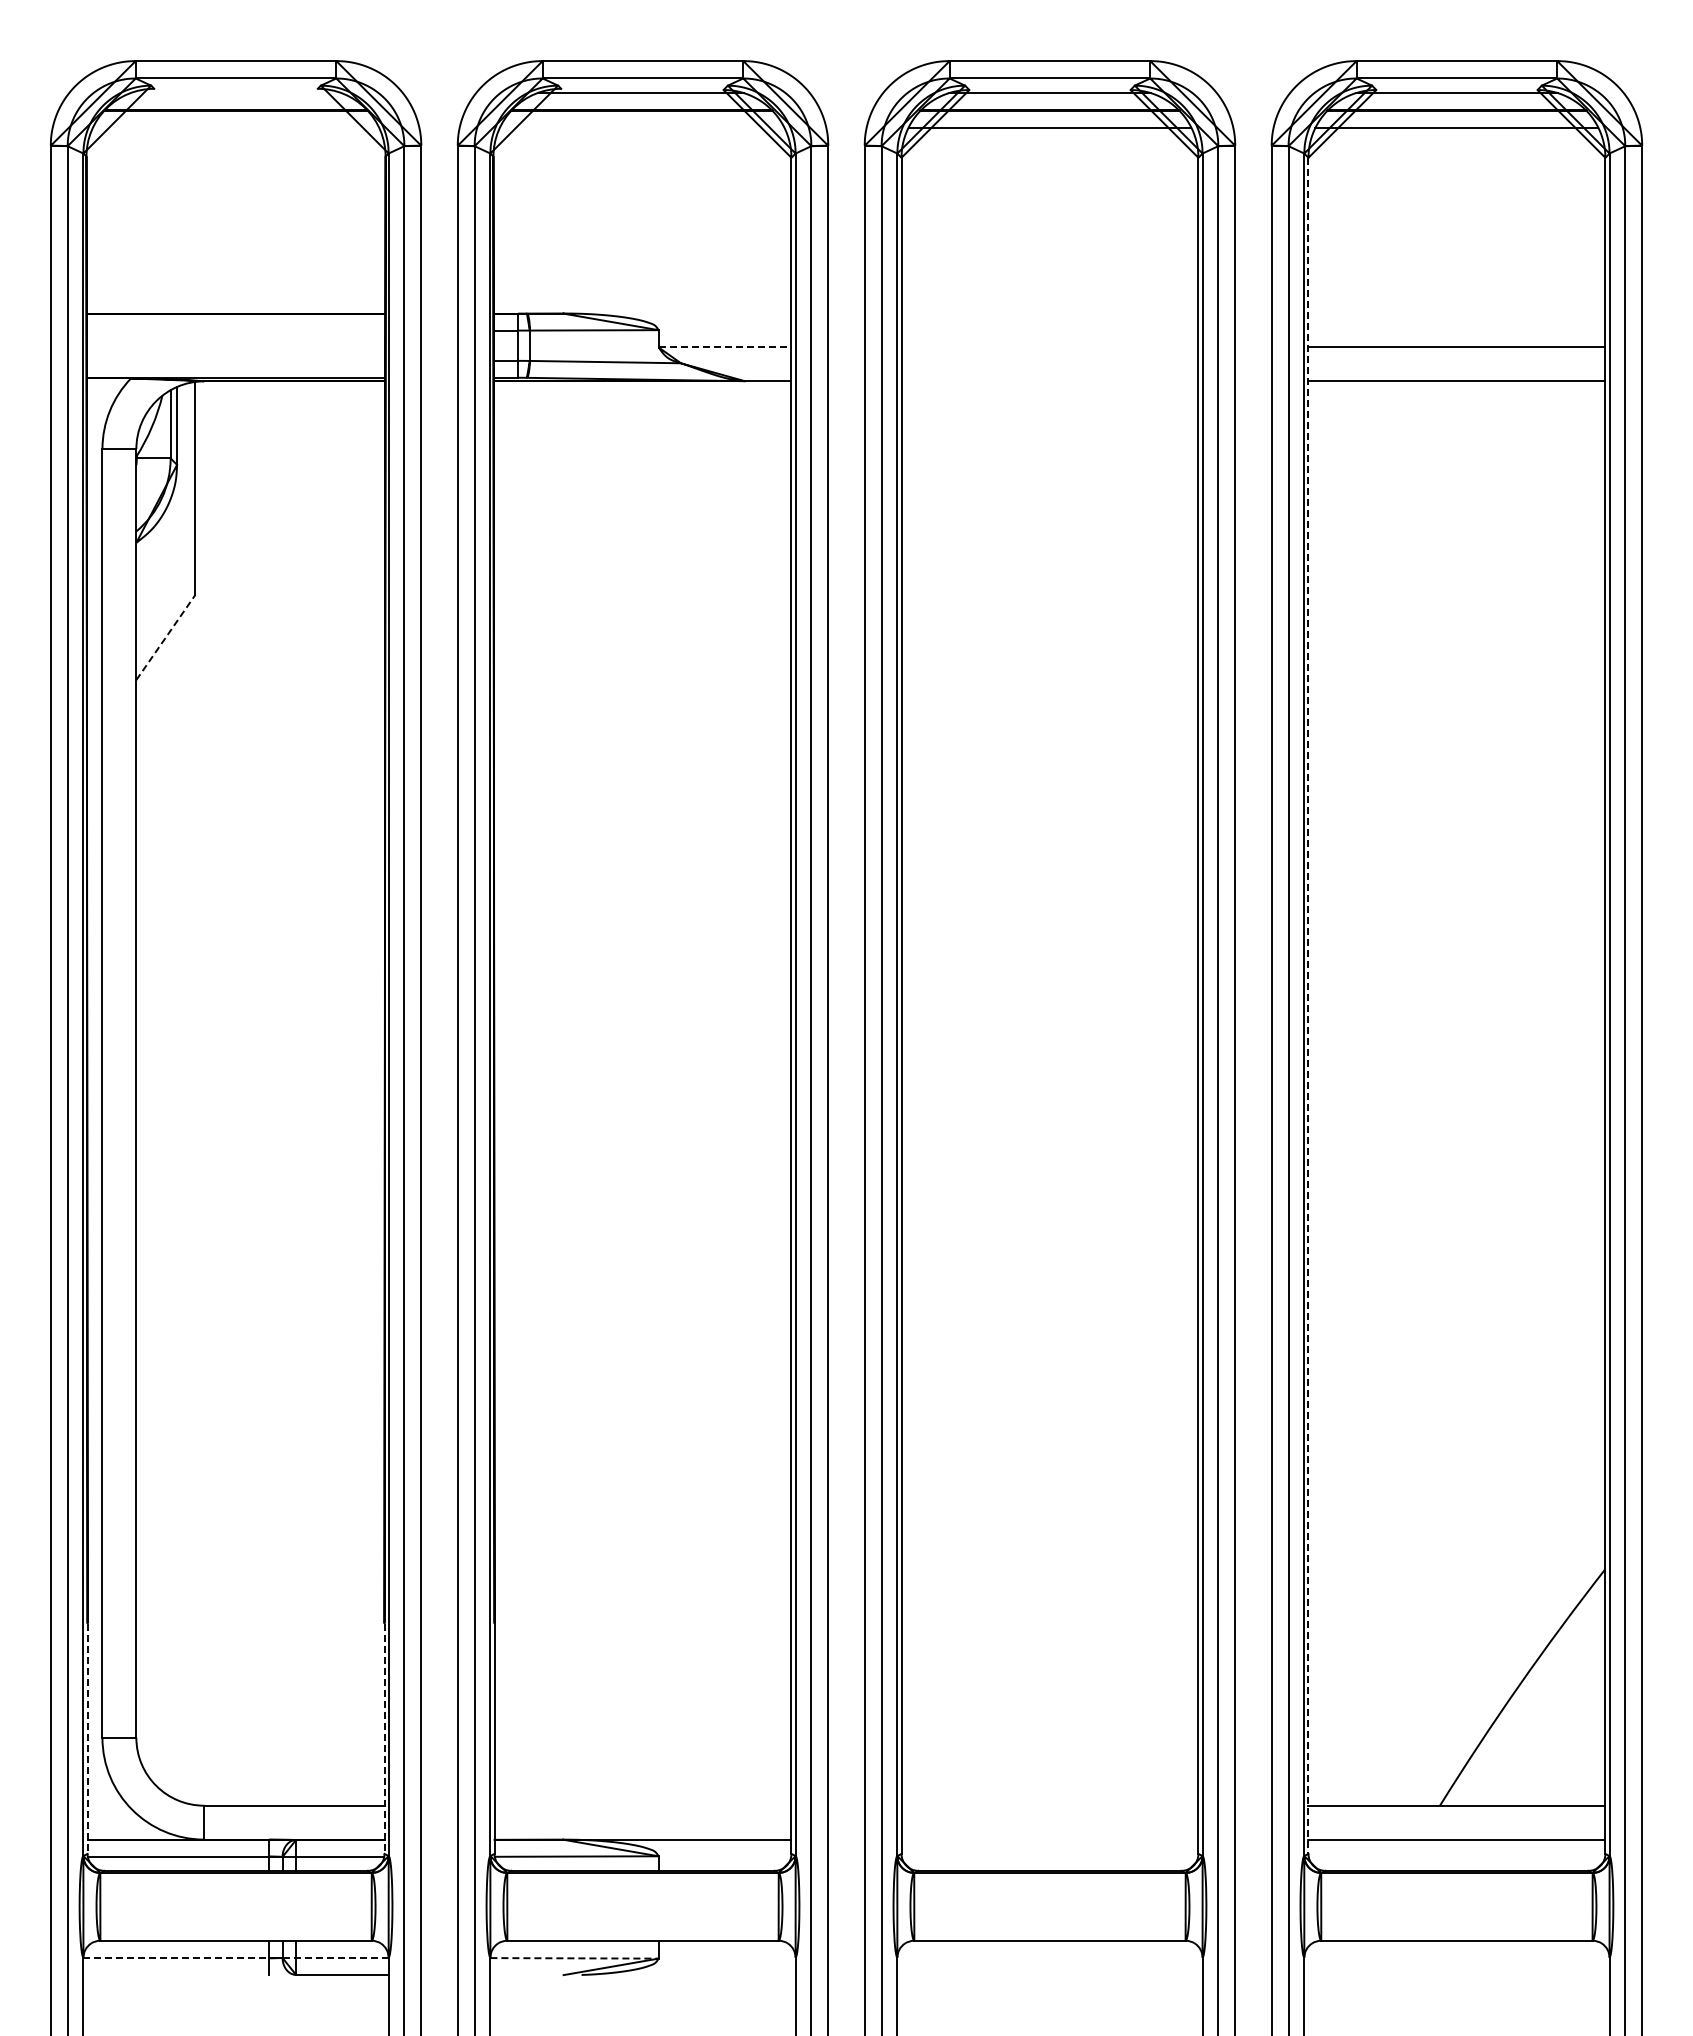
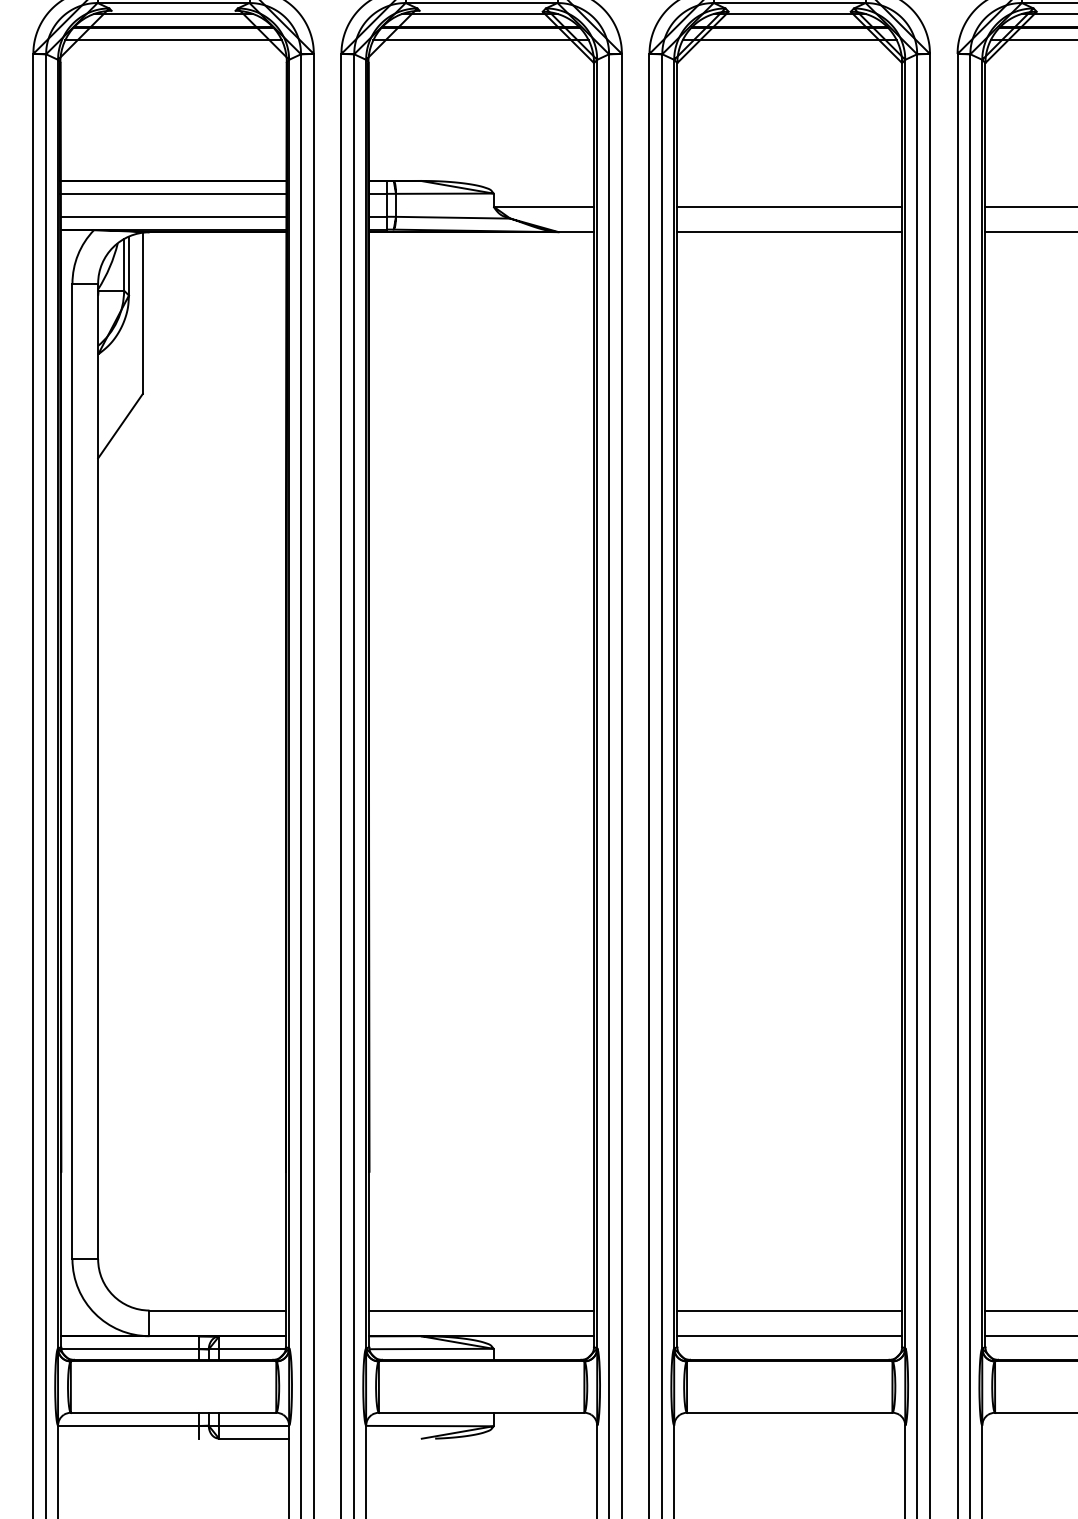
line: (235, 93) -> (173, 14), added
line: (235, 127) -> (173, 40), added
line: (641, 127) -> (480, 40), added
line: (235, 330) -> (173, 193), added
line: (725, 347) -> (544, 206), dashed -> solid
line: (1049, 347) -> (789, 206), added
line: (235, 360) -> (173, 216), added
line: (1049, 381) -> (789, 232), added
line: (165, 637) -> (120, 426), dashed -> solid
line: (1308, 1006) -> (985, 705), dashed -> solid
line: (87, 1739) -> (61, 1260), dashed -> solid
line: (384, 1739) -> (285, 1260), dashed -> solid
line: (642, 1805) -> (481, 1310), added
line: (1049, 1805) -> (789, 1310), added
line: (1049, 1839) -> (789, 1336), added
line: (336, 1957) -> (249, 1425), dashed -> solid
line: (176, 1958) -> (128, 1426), dashed -> solid
line: (575, 1958) -> (430, 1426), dashed -> solid

